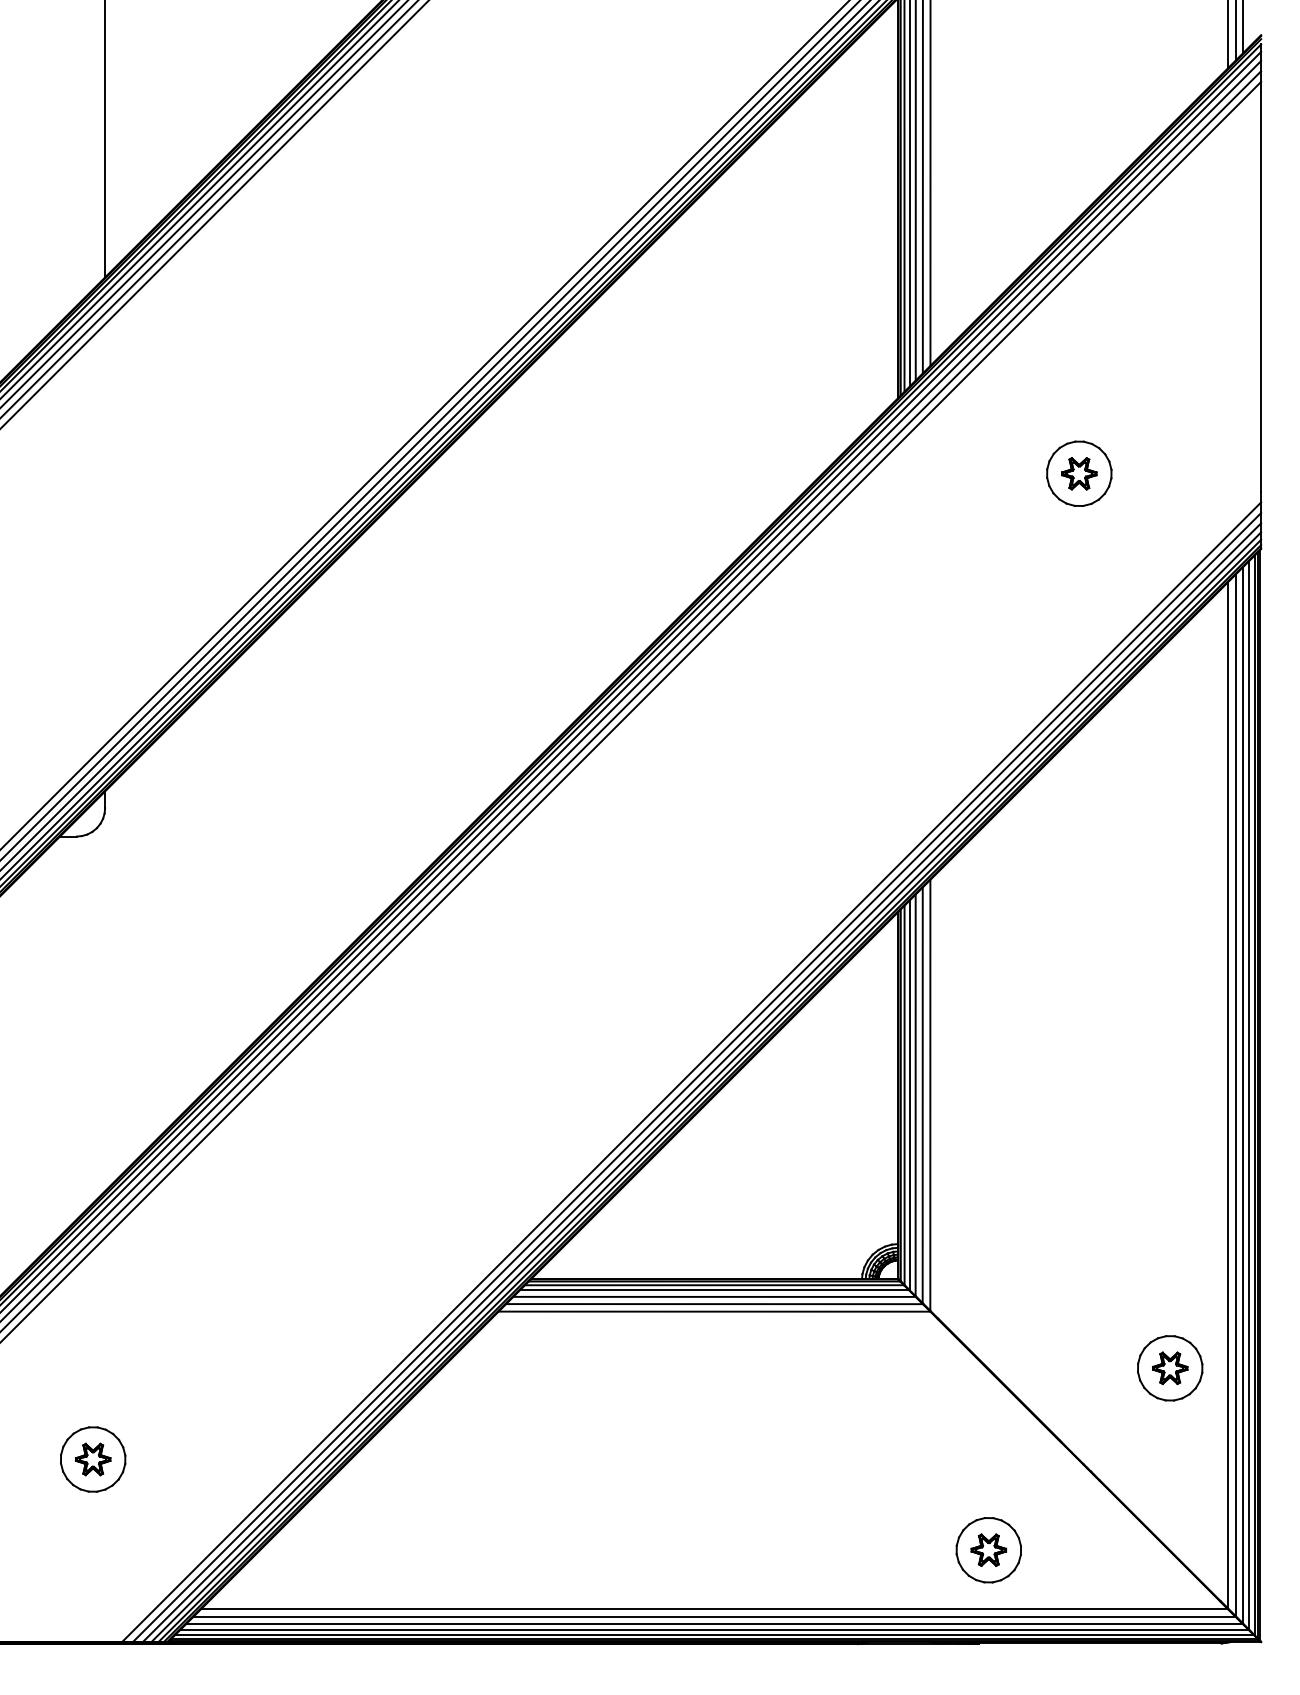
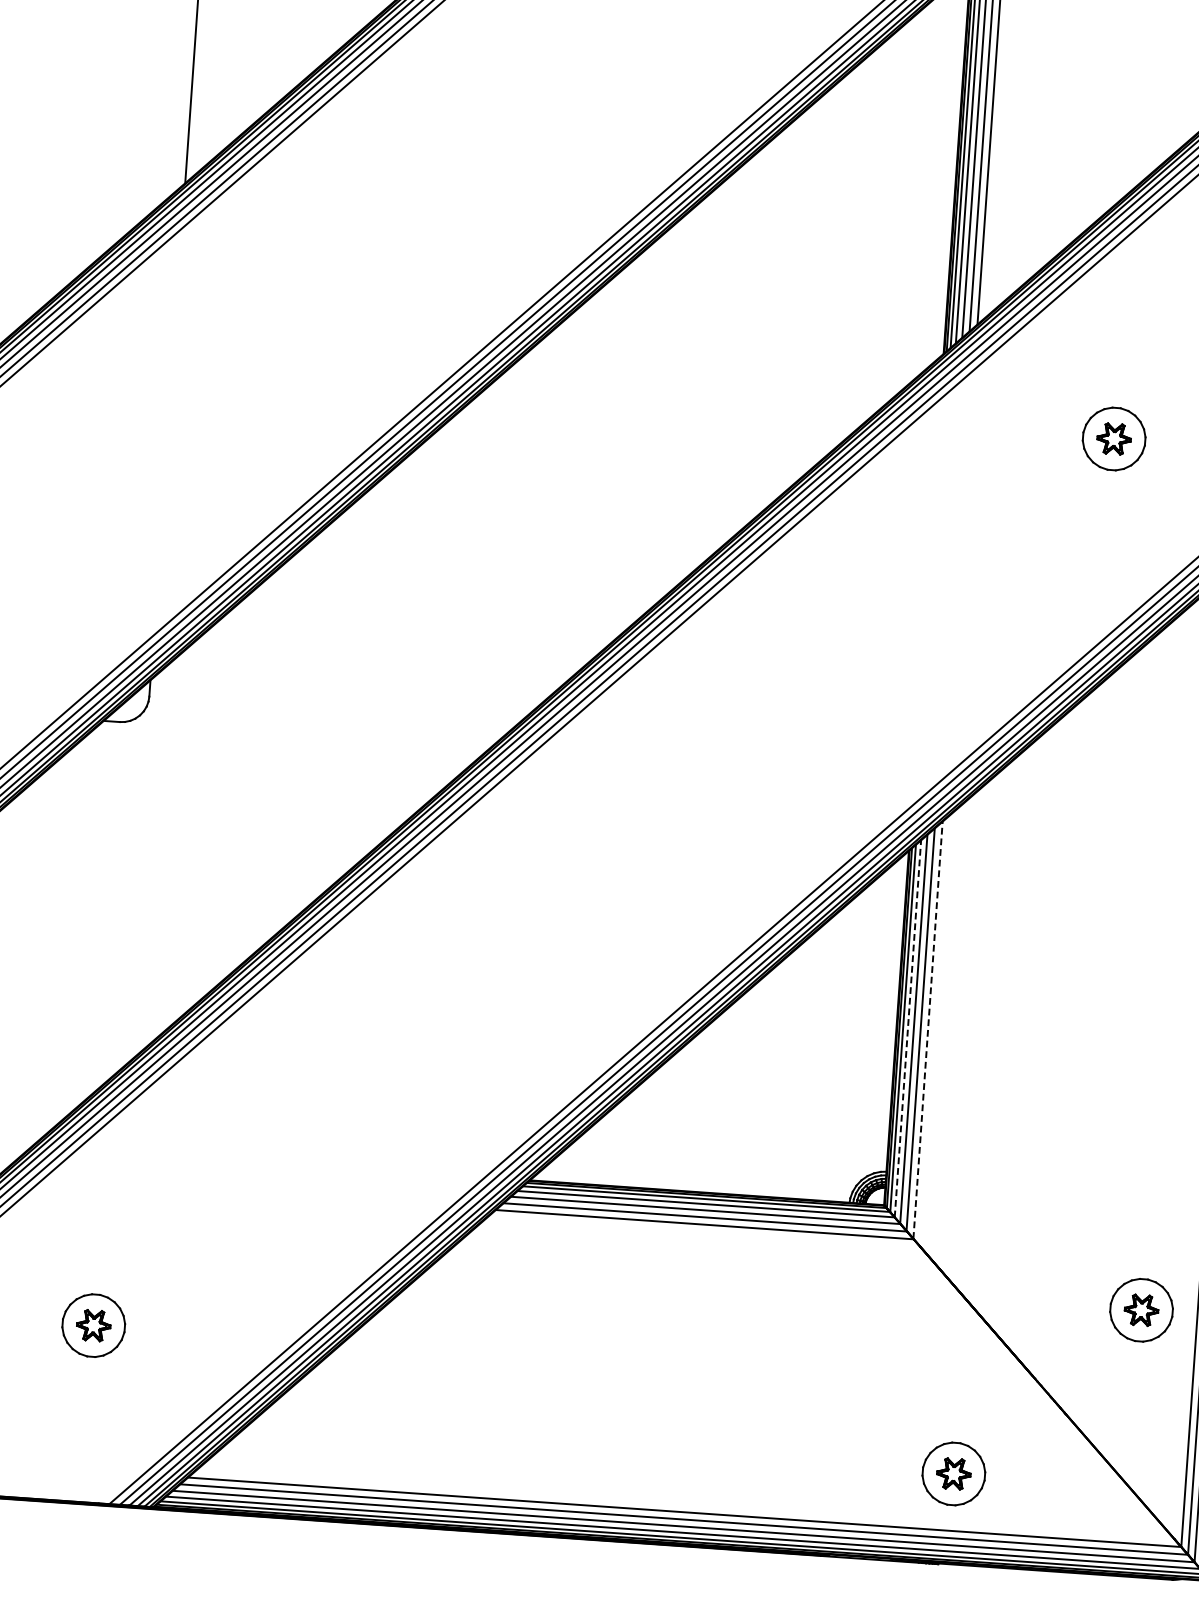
line: (909, 1095) -> (907, 1028), solid -> dashed
line: (930, 1095) -> (928, 1030), solid -> dashed

